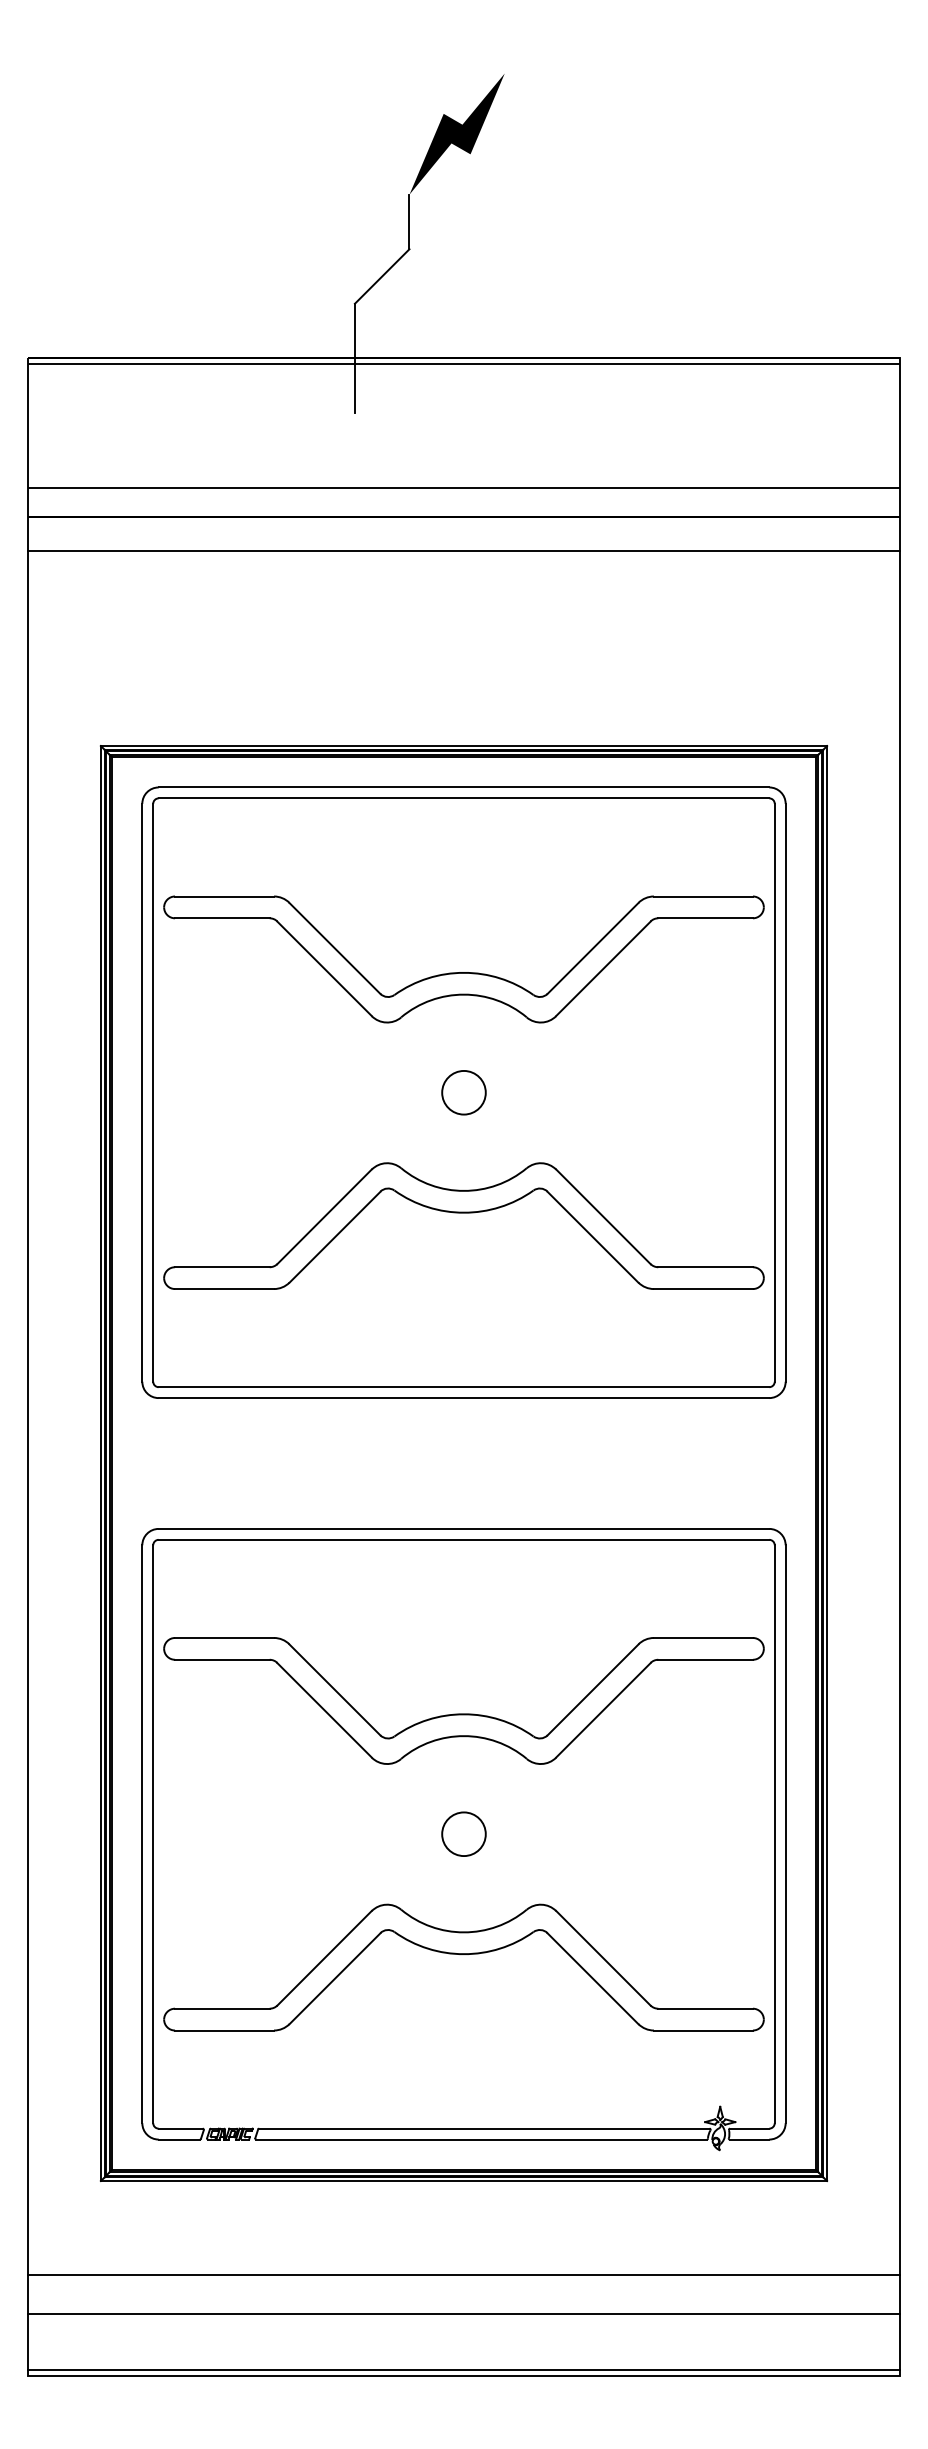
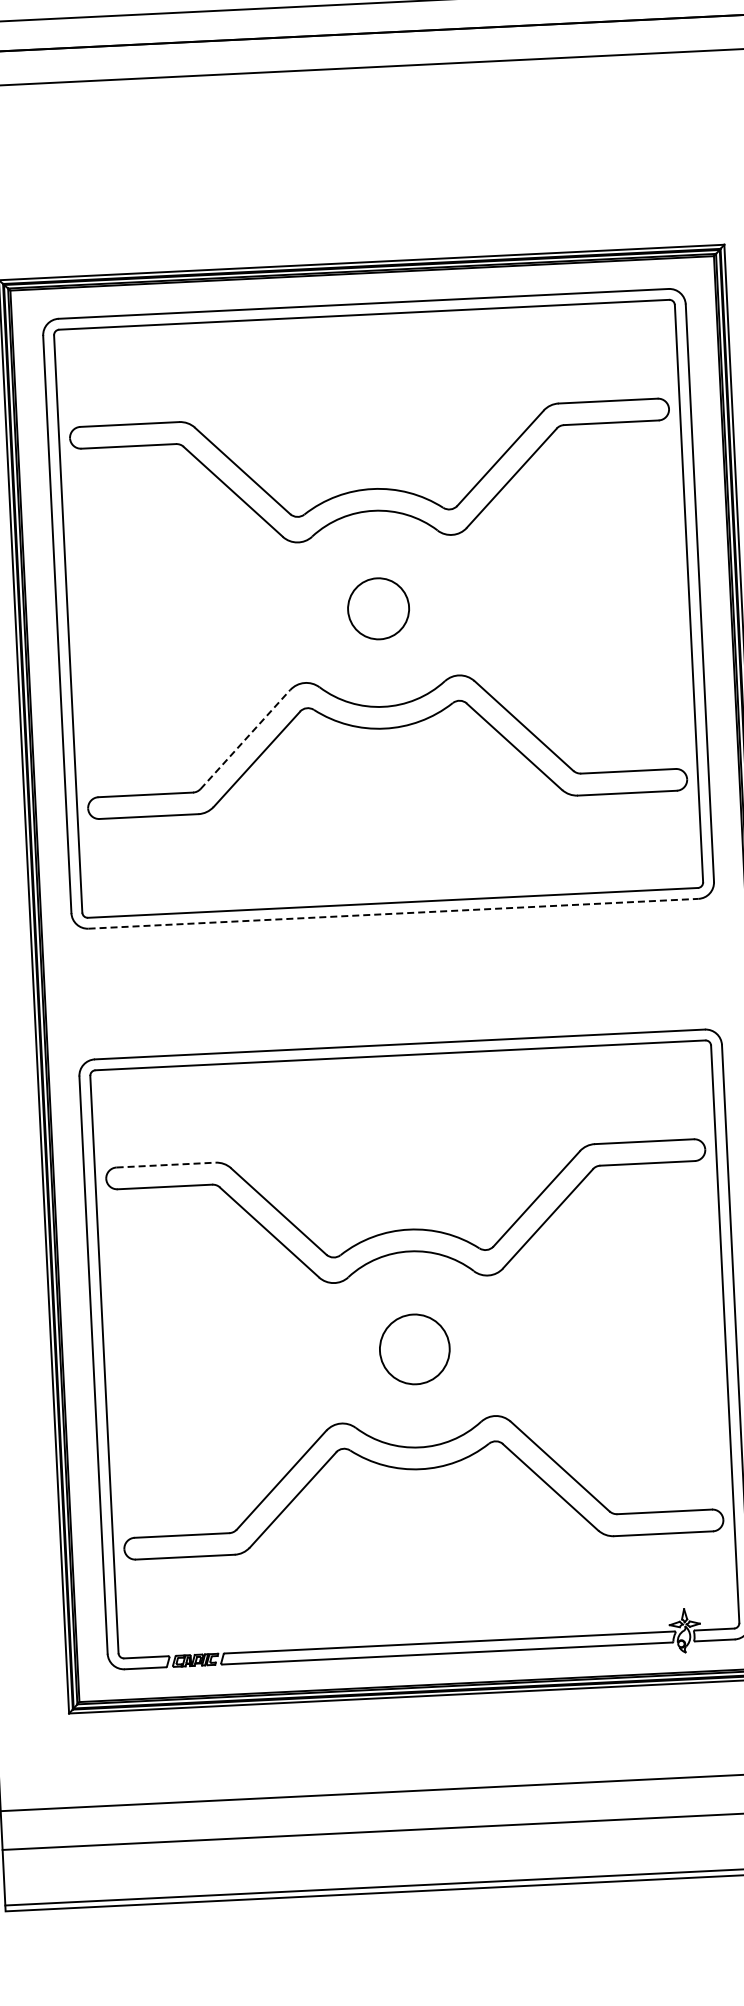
circle: (463, 1092) -> (378, 608), size x1.4
line: (324, 1216) -> (245, 739), solid -> dashed
line: (464, 1398) -> (394, 914), solid -> dashed
line: (224, 1637) -> (166, 1164), solid -> dashed
circle: (463, 1834) -> (414, 1349), size x1.6

